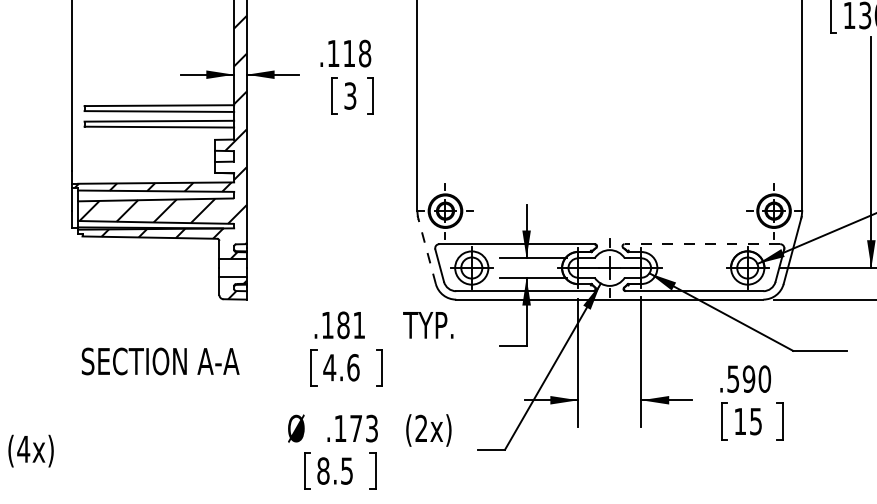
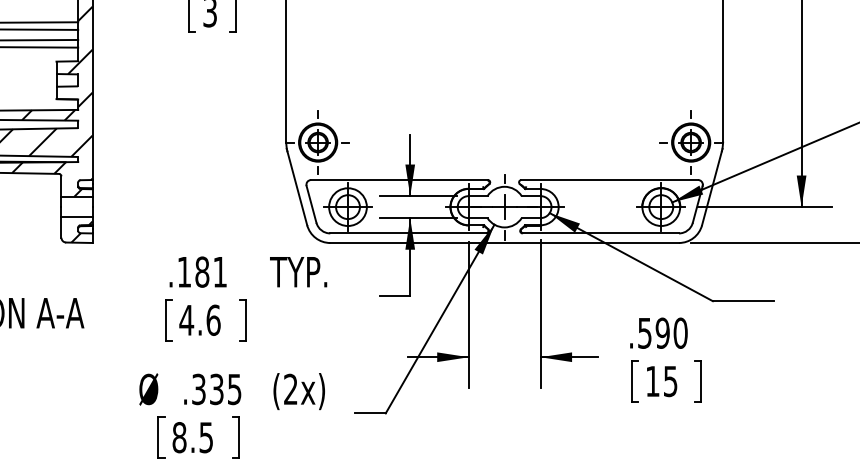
line: (702, 244) -> (609, 180), dashed -> solid
line: (427, 251) -> (297, 188), dashed -> solid
text: (355, 428) -> (215, 389), .173 -> .335

